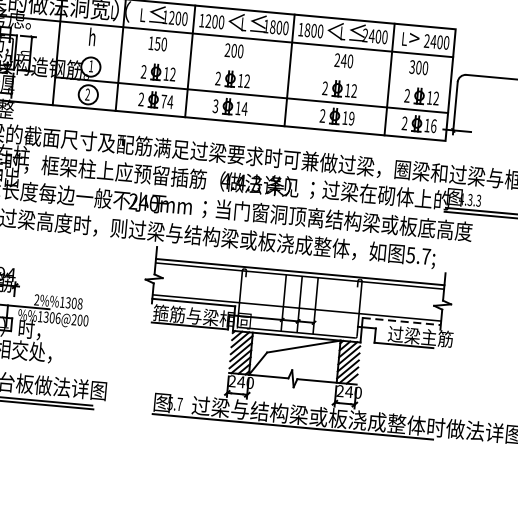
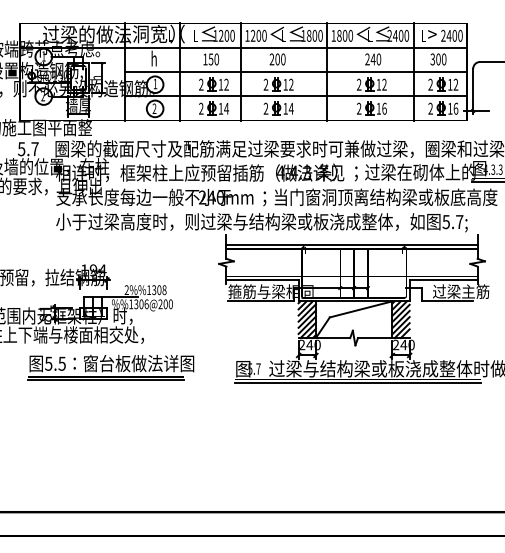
line: (254, 67) -> (296, 72), added
text: (163, 101) -> (220, 108), 74 -> 14
text: (215, 105) -> (265, 108), 3 -> 2
text: (351, 118) -> (384, 108), 19 -> 16
line: (402, 322) -> (444, 280), dashed -> solid
line: (292, 431) -> (357, 383), added

